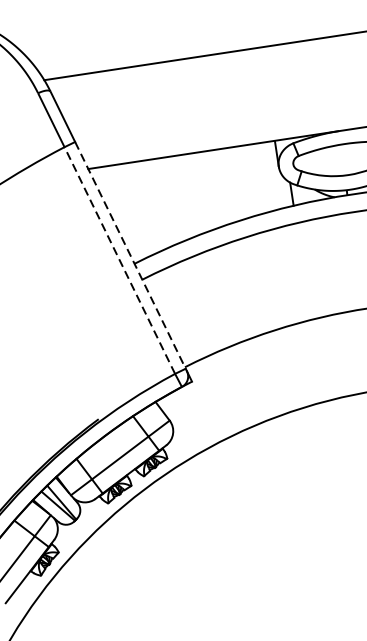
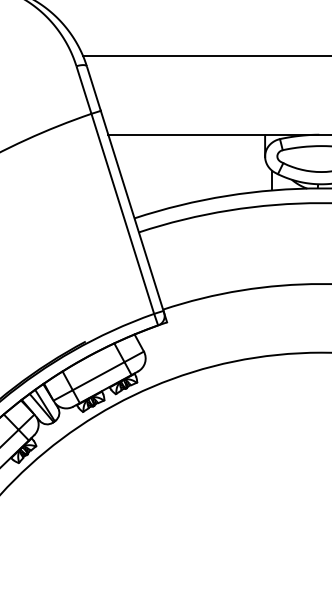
line: (130, 254) -> (132, 210), dashed -> solid
line: (119, 260) -> (122, 213), dashed -> solid

